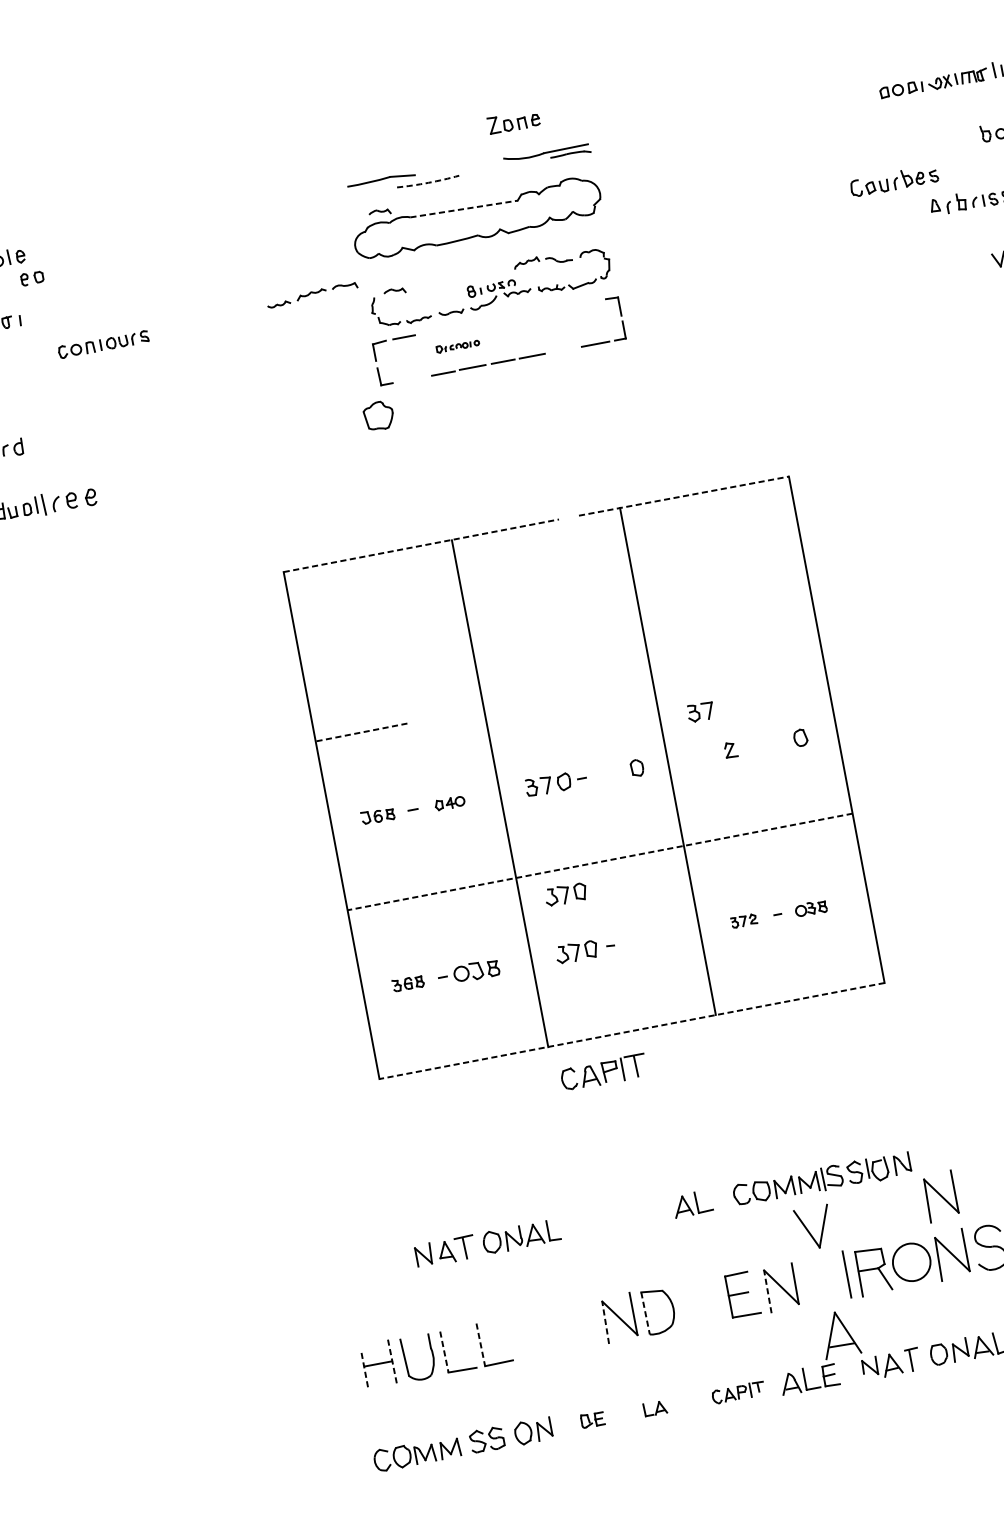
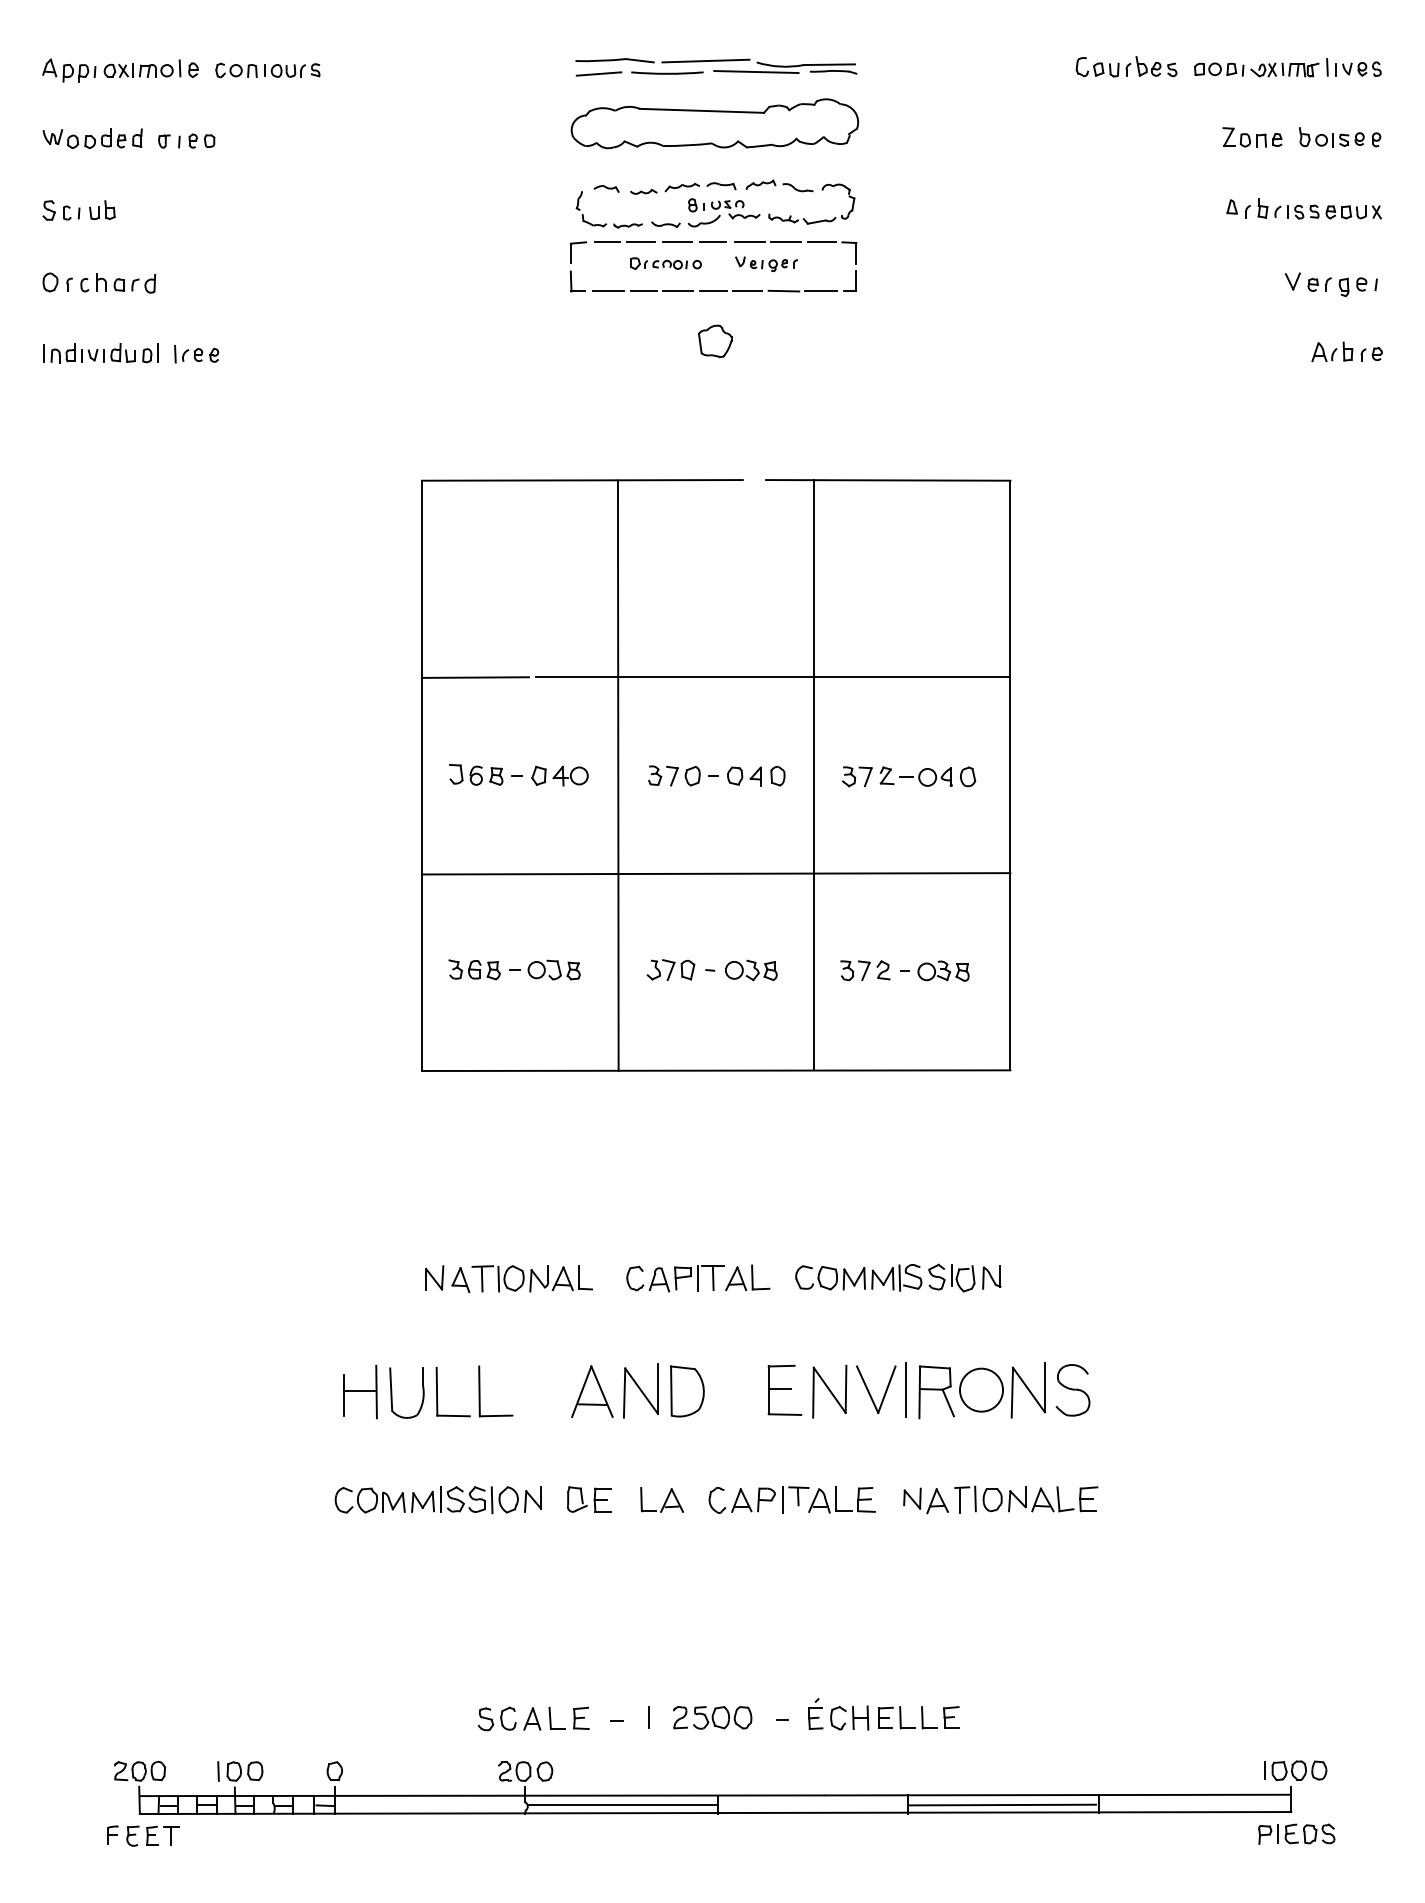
part: (513, 121) -> (1252, 137), moved
line: (458, 165) -> (705, 60), added
line: (504, 167) -> (756, 72), added
part: (894, 180) -> (1126, 66), moved
arc: (428, 182) -> (667, 73), dashed -> solid
line: (369, 193) -> (598, 73), added
line: (464, 208) -> (702, 110), dashed -> solid
part: (379, 212) -> (606, 96), removed
part: (31, 277) -> (201, 140), moved
part: (312, 295) -> (683, 188), moved
line: (588, 302) -> (821, 242), added
line: (557, 308) -> (785, 242), added
line: (526, 314) -> (749, 242), added
line: (494, 320) -> (712, 242), added
line: (464, 326) -> (677, 242), added
part: (544, 330) -> (766, 264), added
line: (433, 331) -> (641, 242), added
part: (103, 344) -> (267, 70), moved
part: (457, 346) -> (665, 263), size x1.43
line: (563, 350) -> (783, 290), added
line: (413, 379) -> (608, 291), added
part: (379, 416) -> (715, 341), moved
line: (684, 496) -> (888, 480), dashed -> solid
part: (69, 500) -> (196, 354), size x0.71
line: (421, 545) -> (582, 480), dashed -> solid
line: (617, 684) -> (773, 677), added
part: (700, 711) -> (857, 776), moved
line: (361, 732) -> (475, 677), dashed -> solid
part: (764, 744) -> (925, 776), added
part: (608, 773) -> (744, 776), added
part: (449, 802) -> (559, 775), size x1.67
part: (378, 815) -> (476, 774), size x1.43
line: (599, 861) -> (715, 873), dashed -> solid
part: (565, 894) -> (670, 902), removed
part: (810, 908) -> (943, 970), size x1.43
part: (743, 920) -> (865, 970), size x1.67
part: (646, 939) -> (751, 970), added
part: (408, 983) -> (474, 969), size x1.43
line: (631, 1030) -> (715, 1070), dashed -> solid
part: (603, 1072) -> (675, 1278), moved
part: (940, 1196) -> (1027, 1322), removed
part: (809, 1232) -> (870, 1393), moved
line: (478, 1244) -> (498, 1278), added
line: (767, 1291) -> (813, 1392), dashed -> solid
line: (645, 1313) -> (671, 1391), dashed -> solid
line: (605, 1323) -> (624, 1393), dashed -> solid
part: (839, 1334) -> (592, 1391), moved
line: (480, 1344) -> (479, 1391), dashed -> solid
line: (444, 1351) -> (437, 1391), dashed -> solid
line: (924, 1356) -> (975, 1498), added
line: (392, 1362) -> (376, 1392), dashed -> solid
line: (364, 1370) -> (343, 1395), dashed -> solid
part: (737, 1392) -> (758, 1499), size x1.67
part: (654, 1408) -> (661, 1499), size x1.67
part: (592, 1419) -> (589, 1499), size x1.67
line: (508, 1436) -> (491, 1500), added
line: (464, 1444) -> (440, 1499), added

